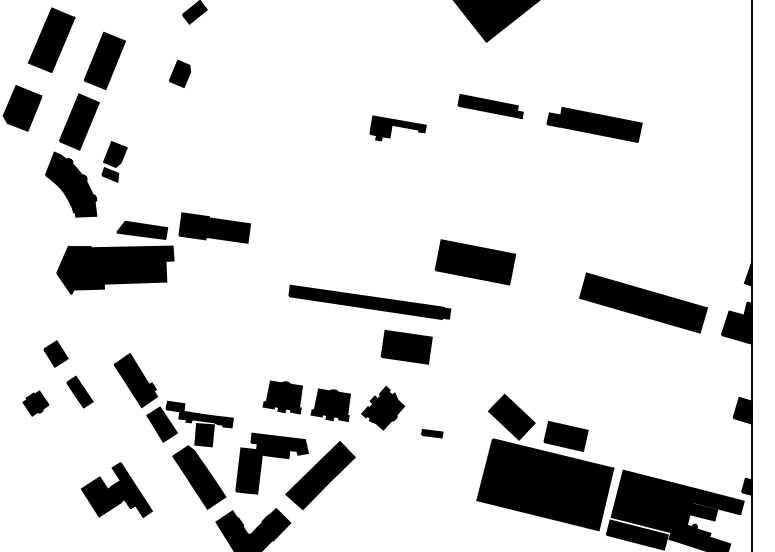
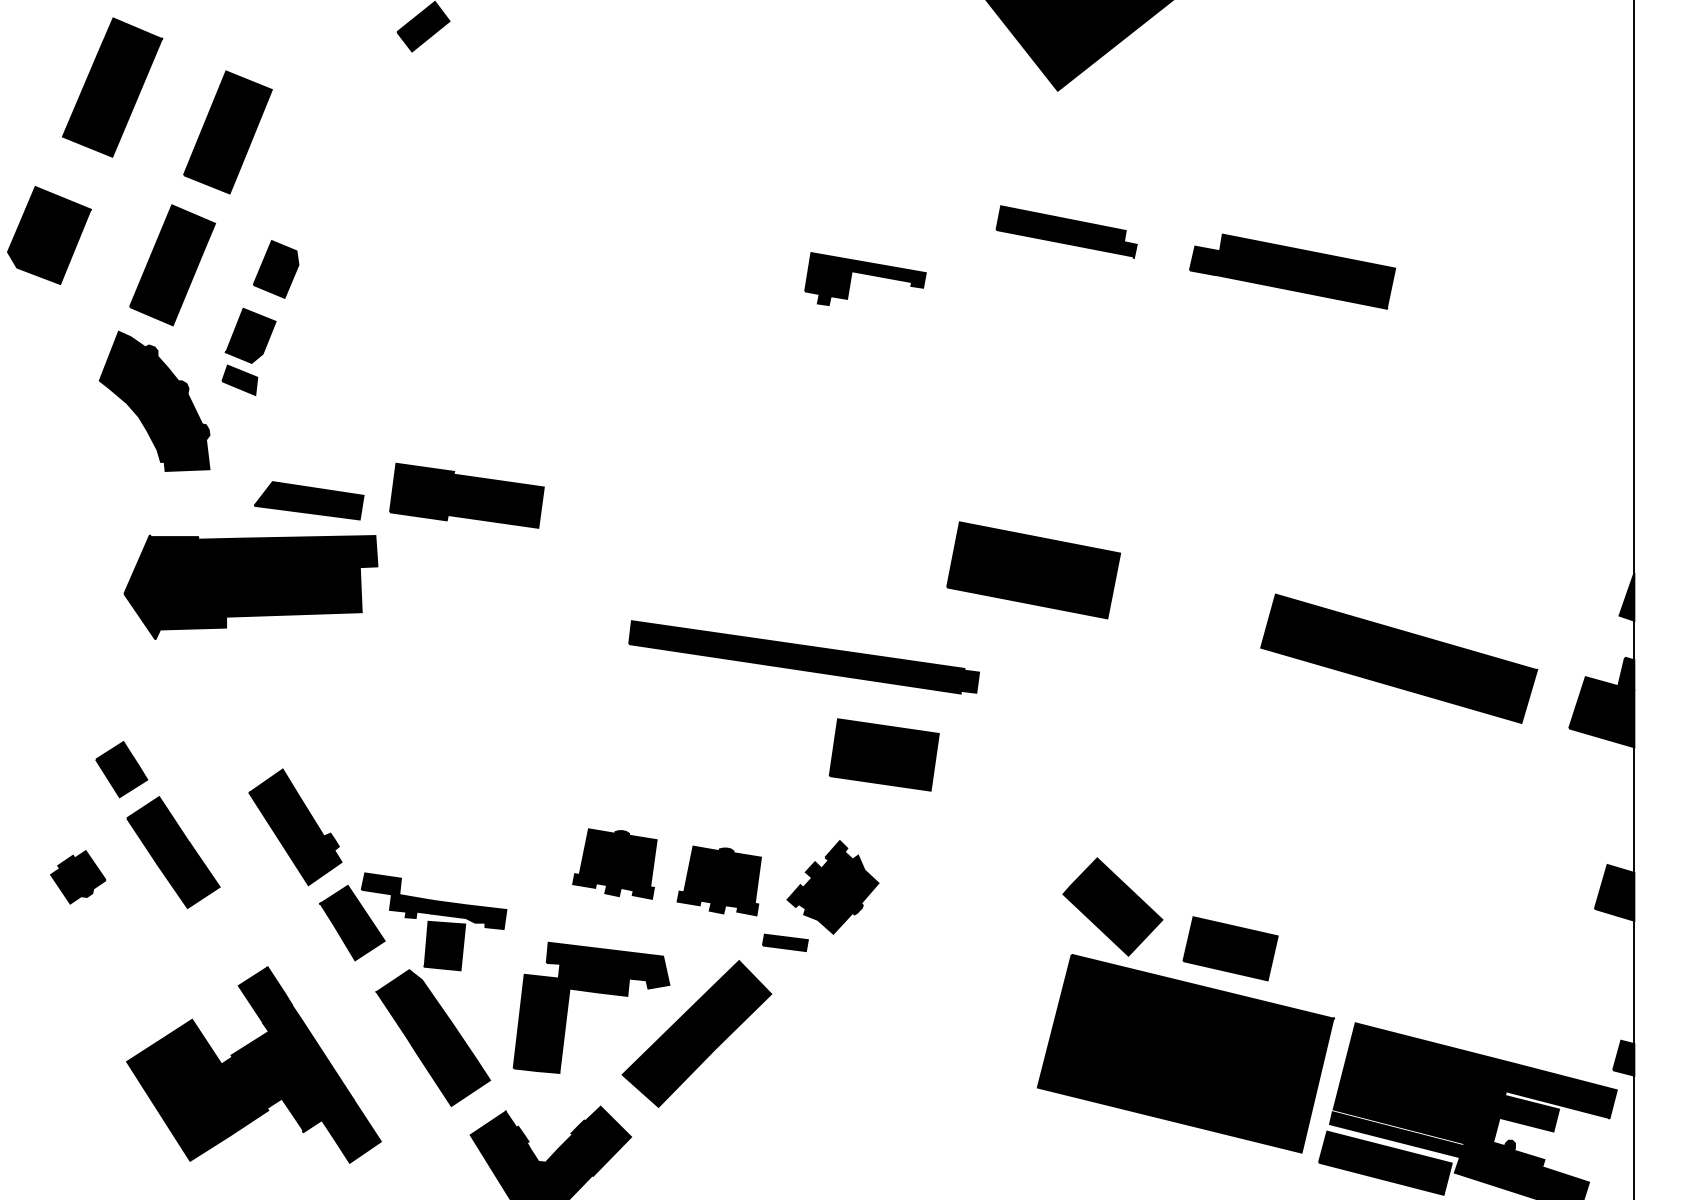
part: (180, 73) -> (277, 268), moved
part: (79, 391) -> (172, 851), size x1.67
part: (432, 433) -> (785, 942), moved
part: (116, 489) -> (253, 1064), size x1.67

